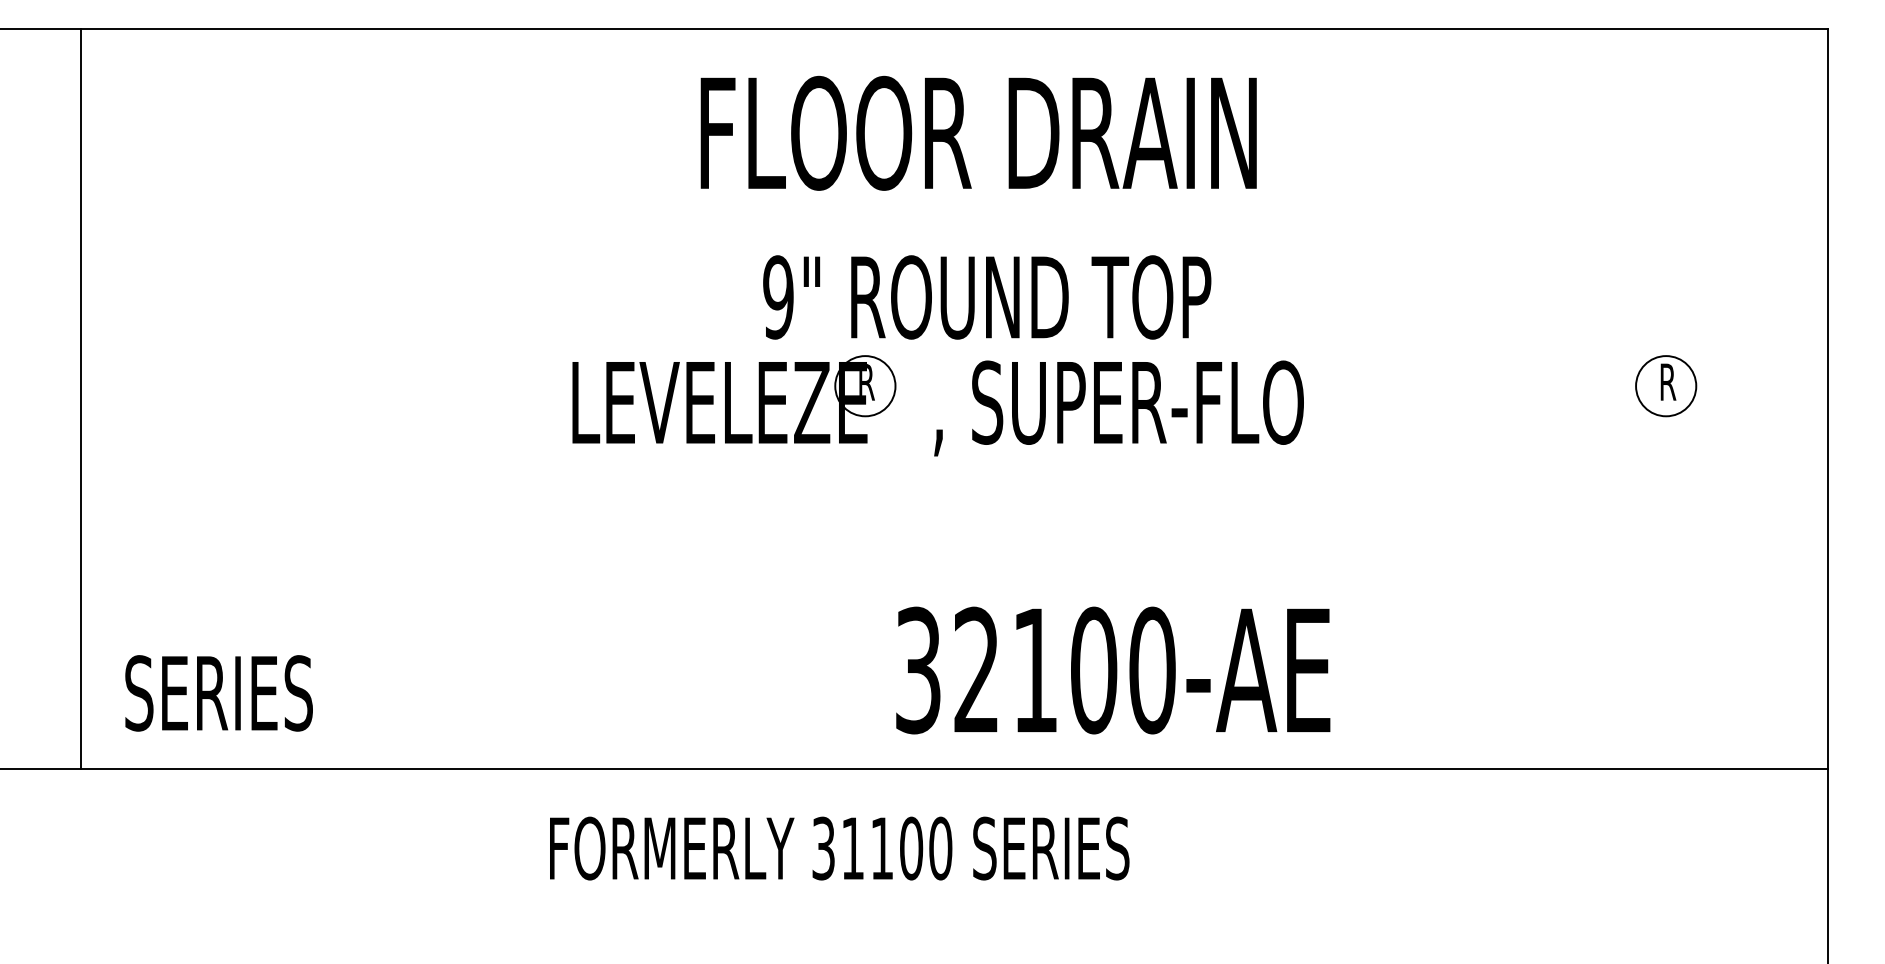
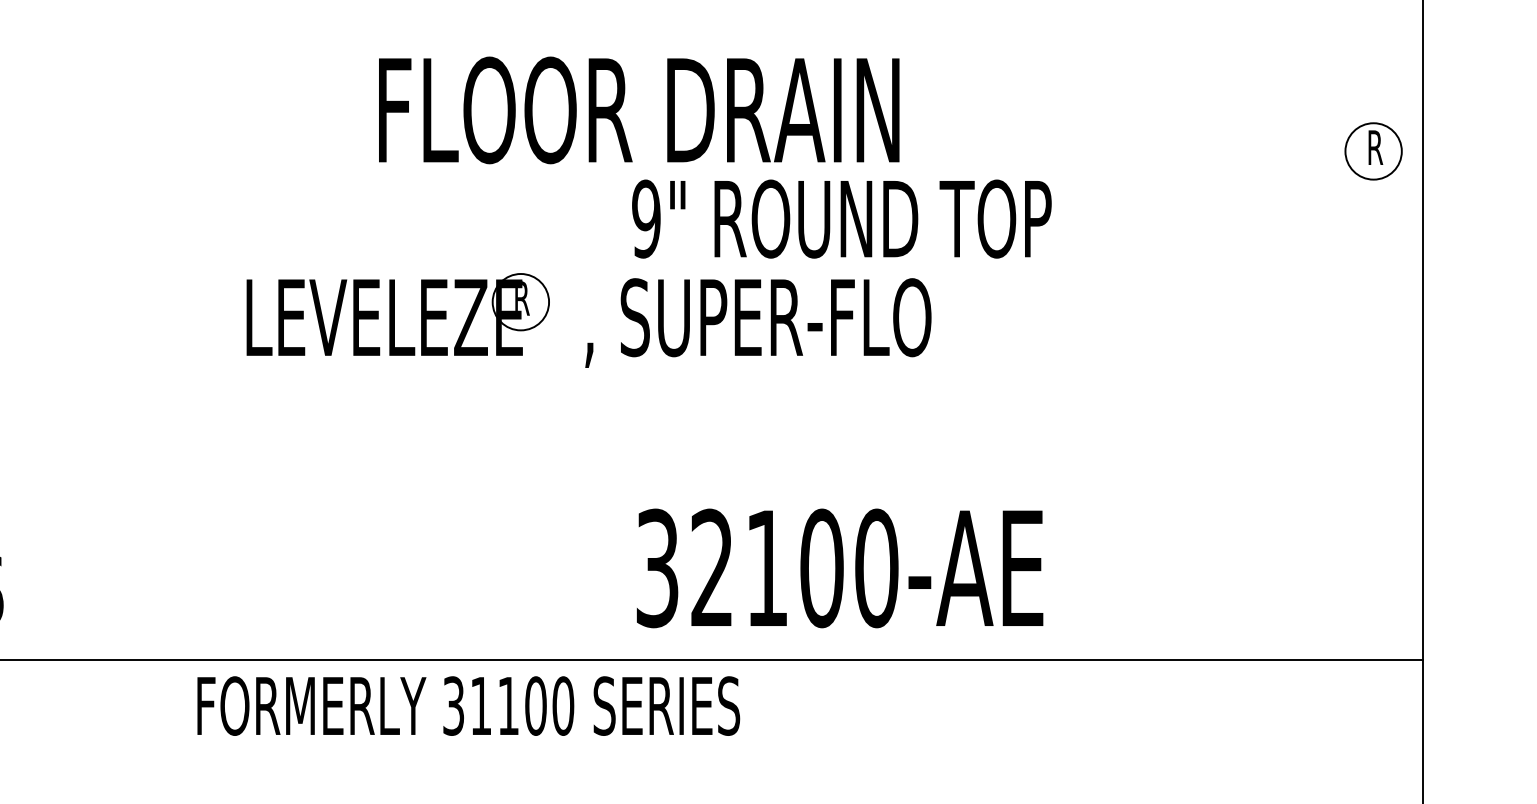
text: (978, 132) -> (638, 109), moved
text: (987, 297) -> (842, 219), moved
part: (1666, 386) -> (1373, 151), moved
text: (1113, 670) -> (840, 568), moved
text: (839, 848) -> (468, 706), moved

